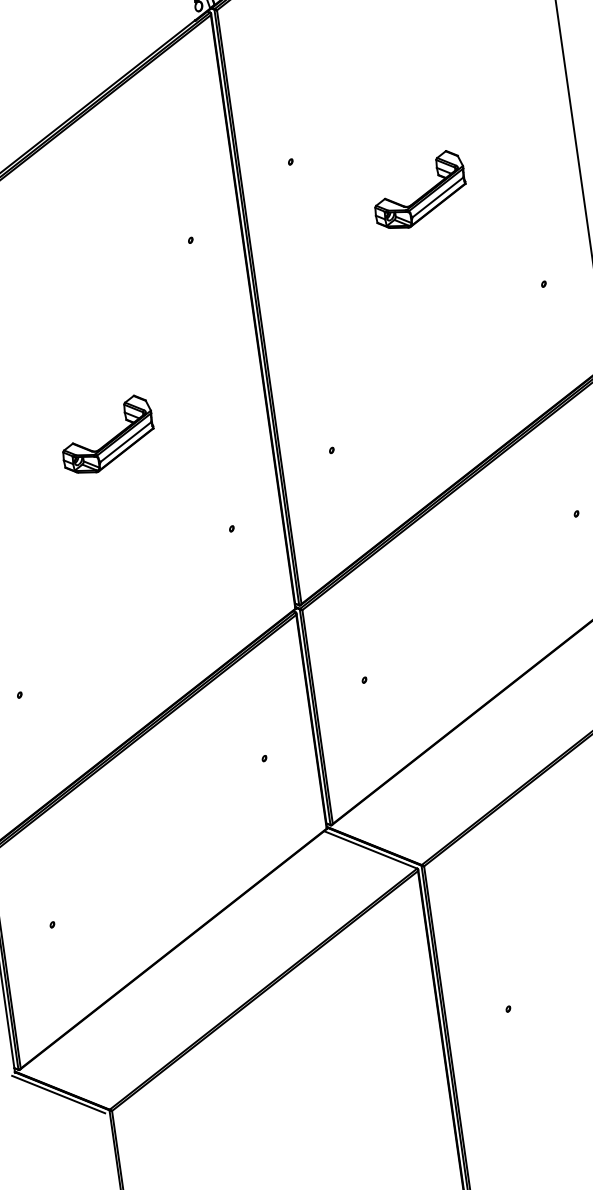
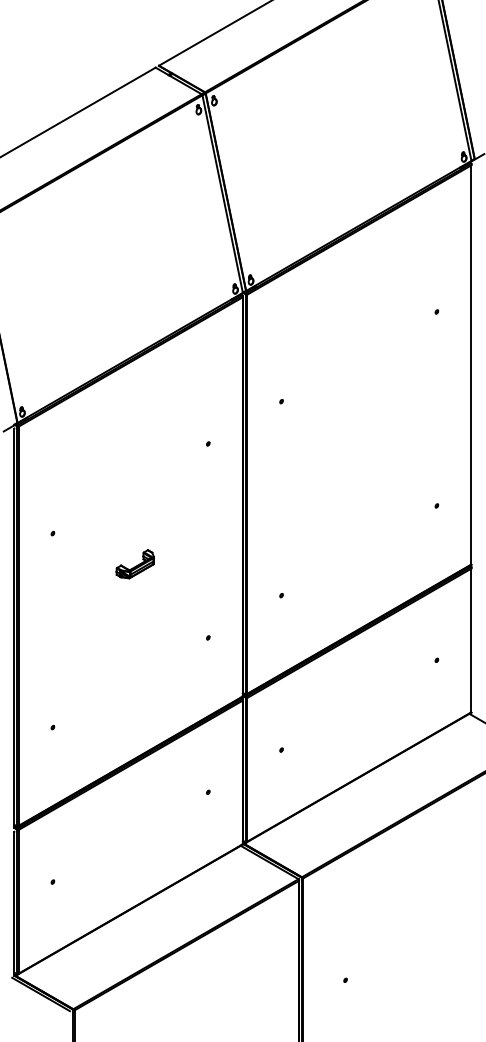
part: (419, 190) -> (363, 432), removed
part: (107, 433) -> (135, 563), size x0.6

